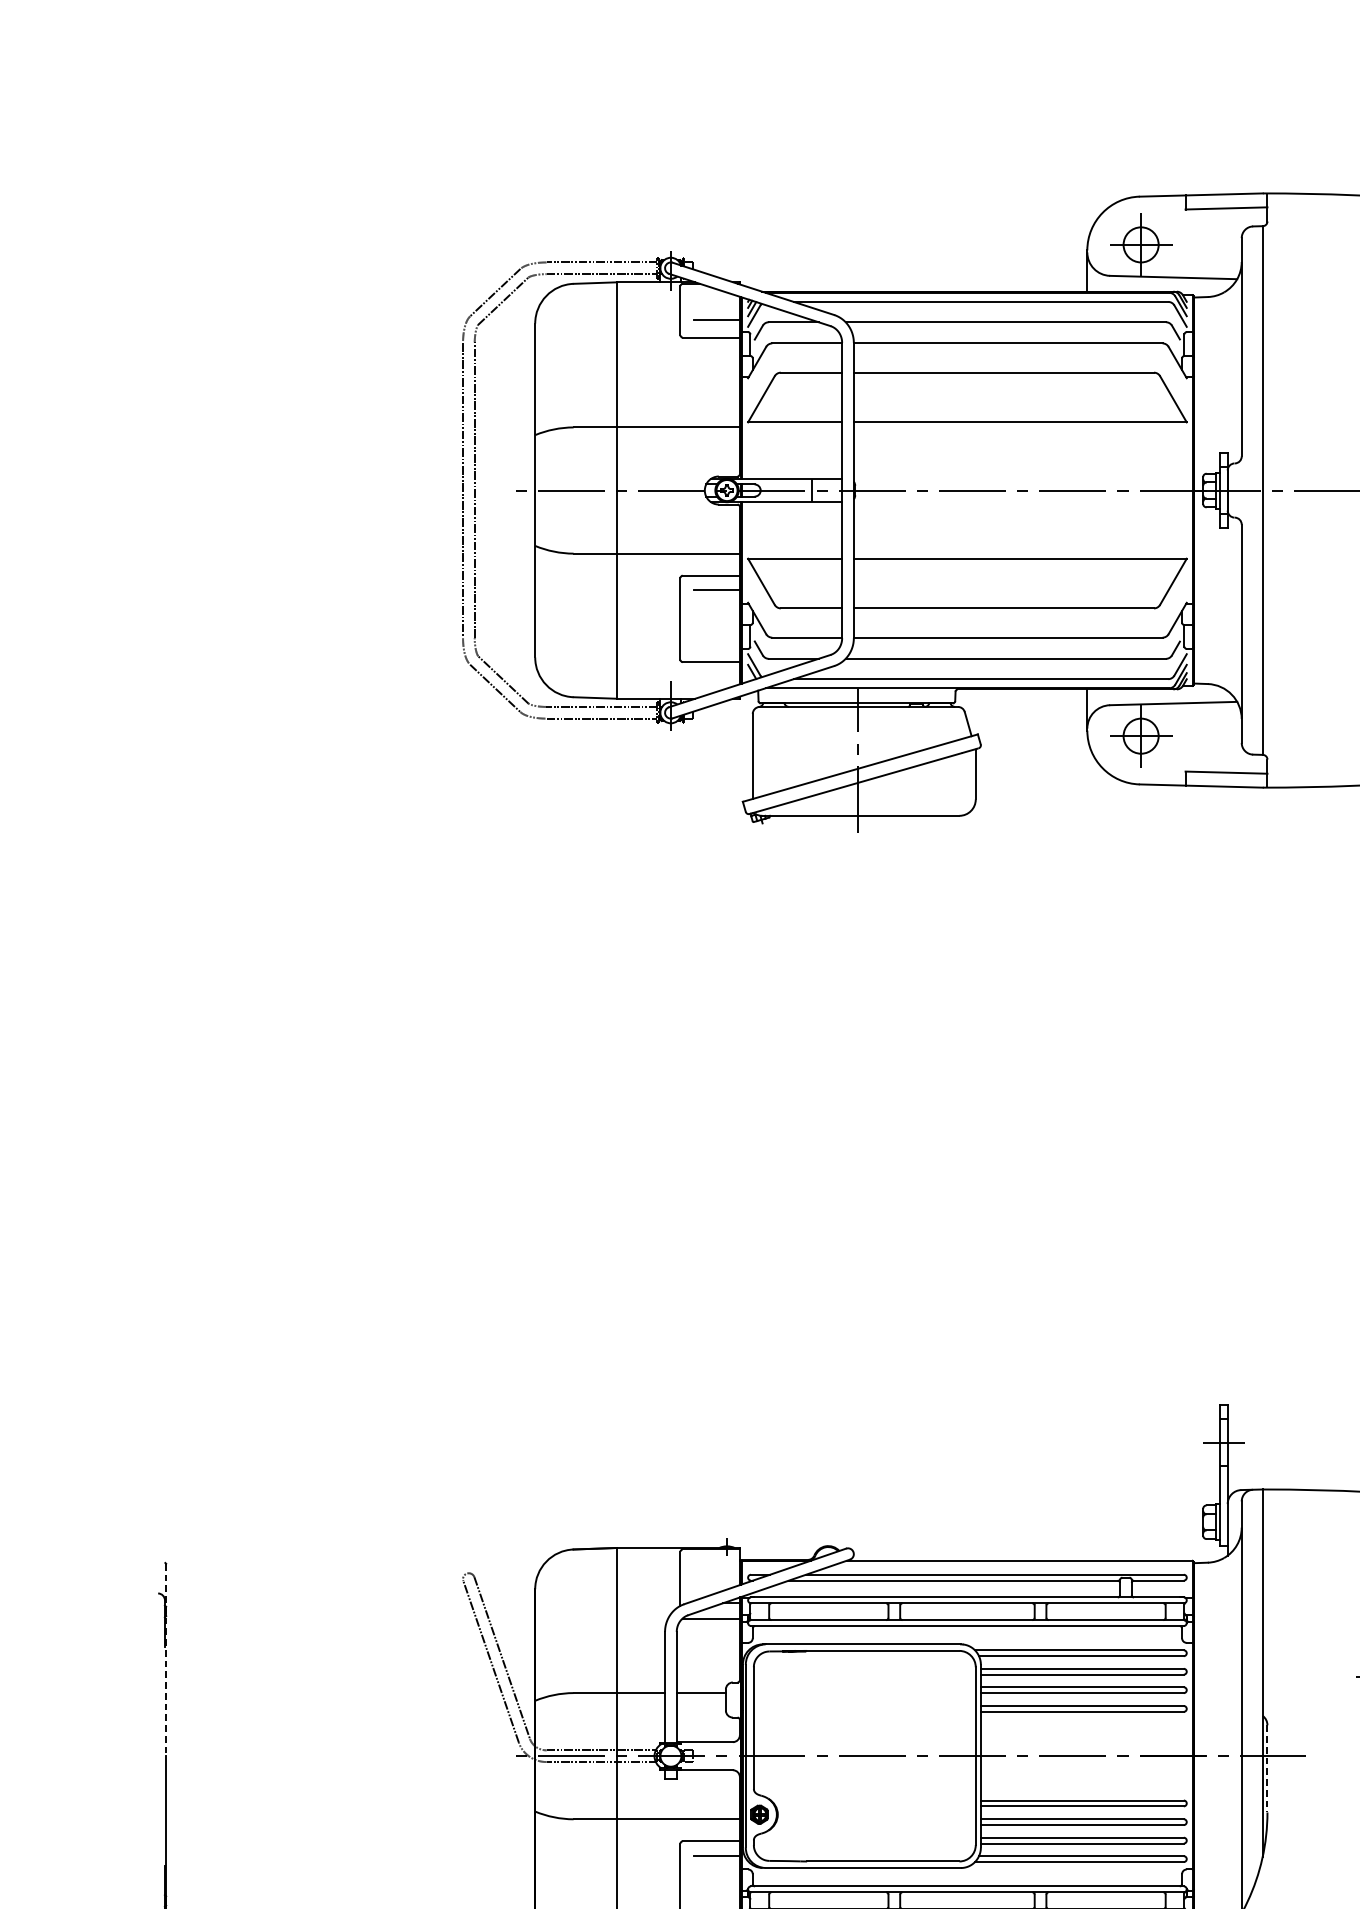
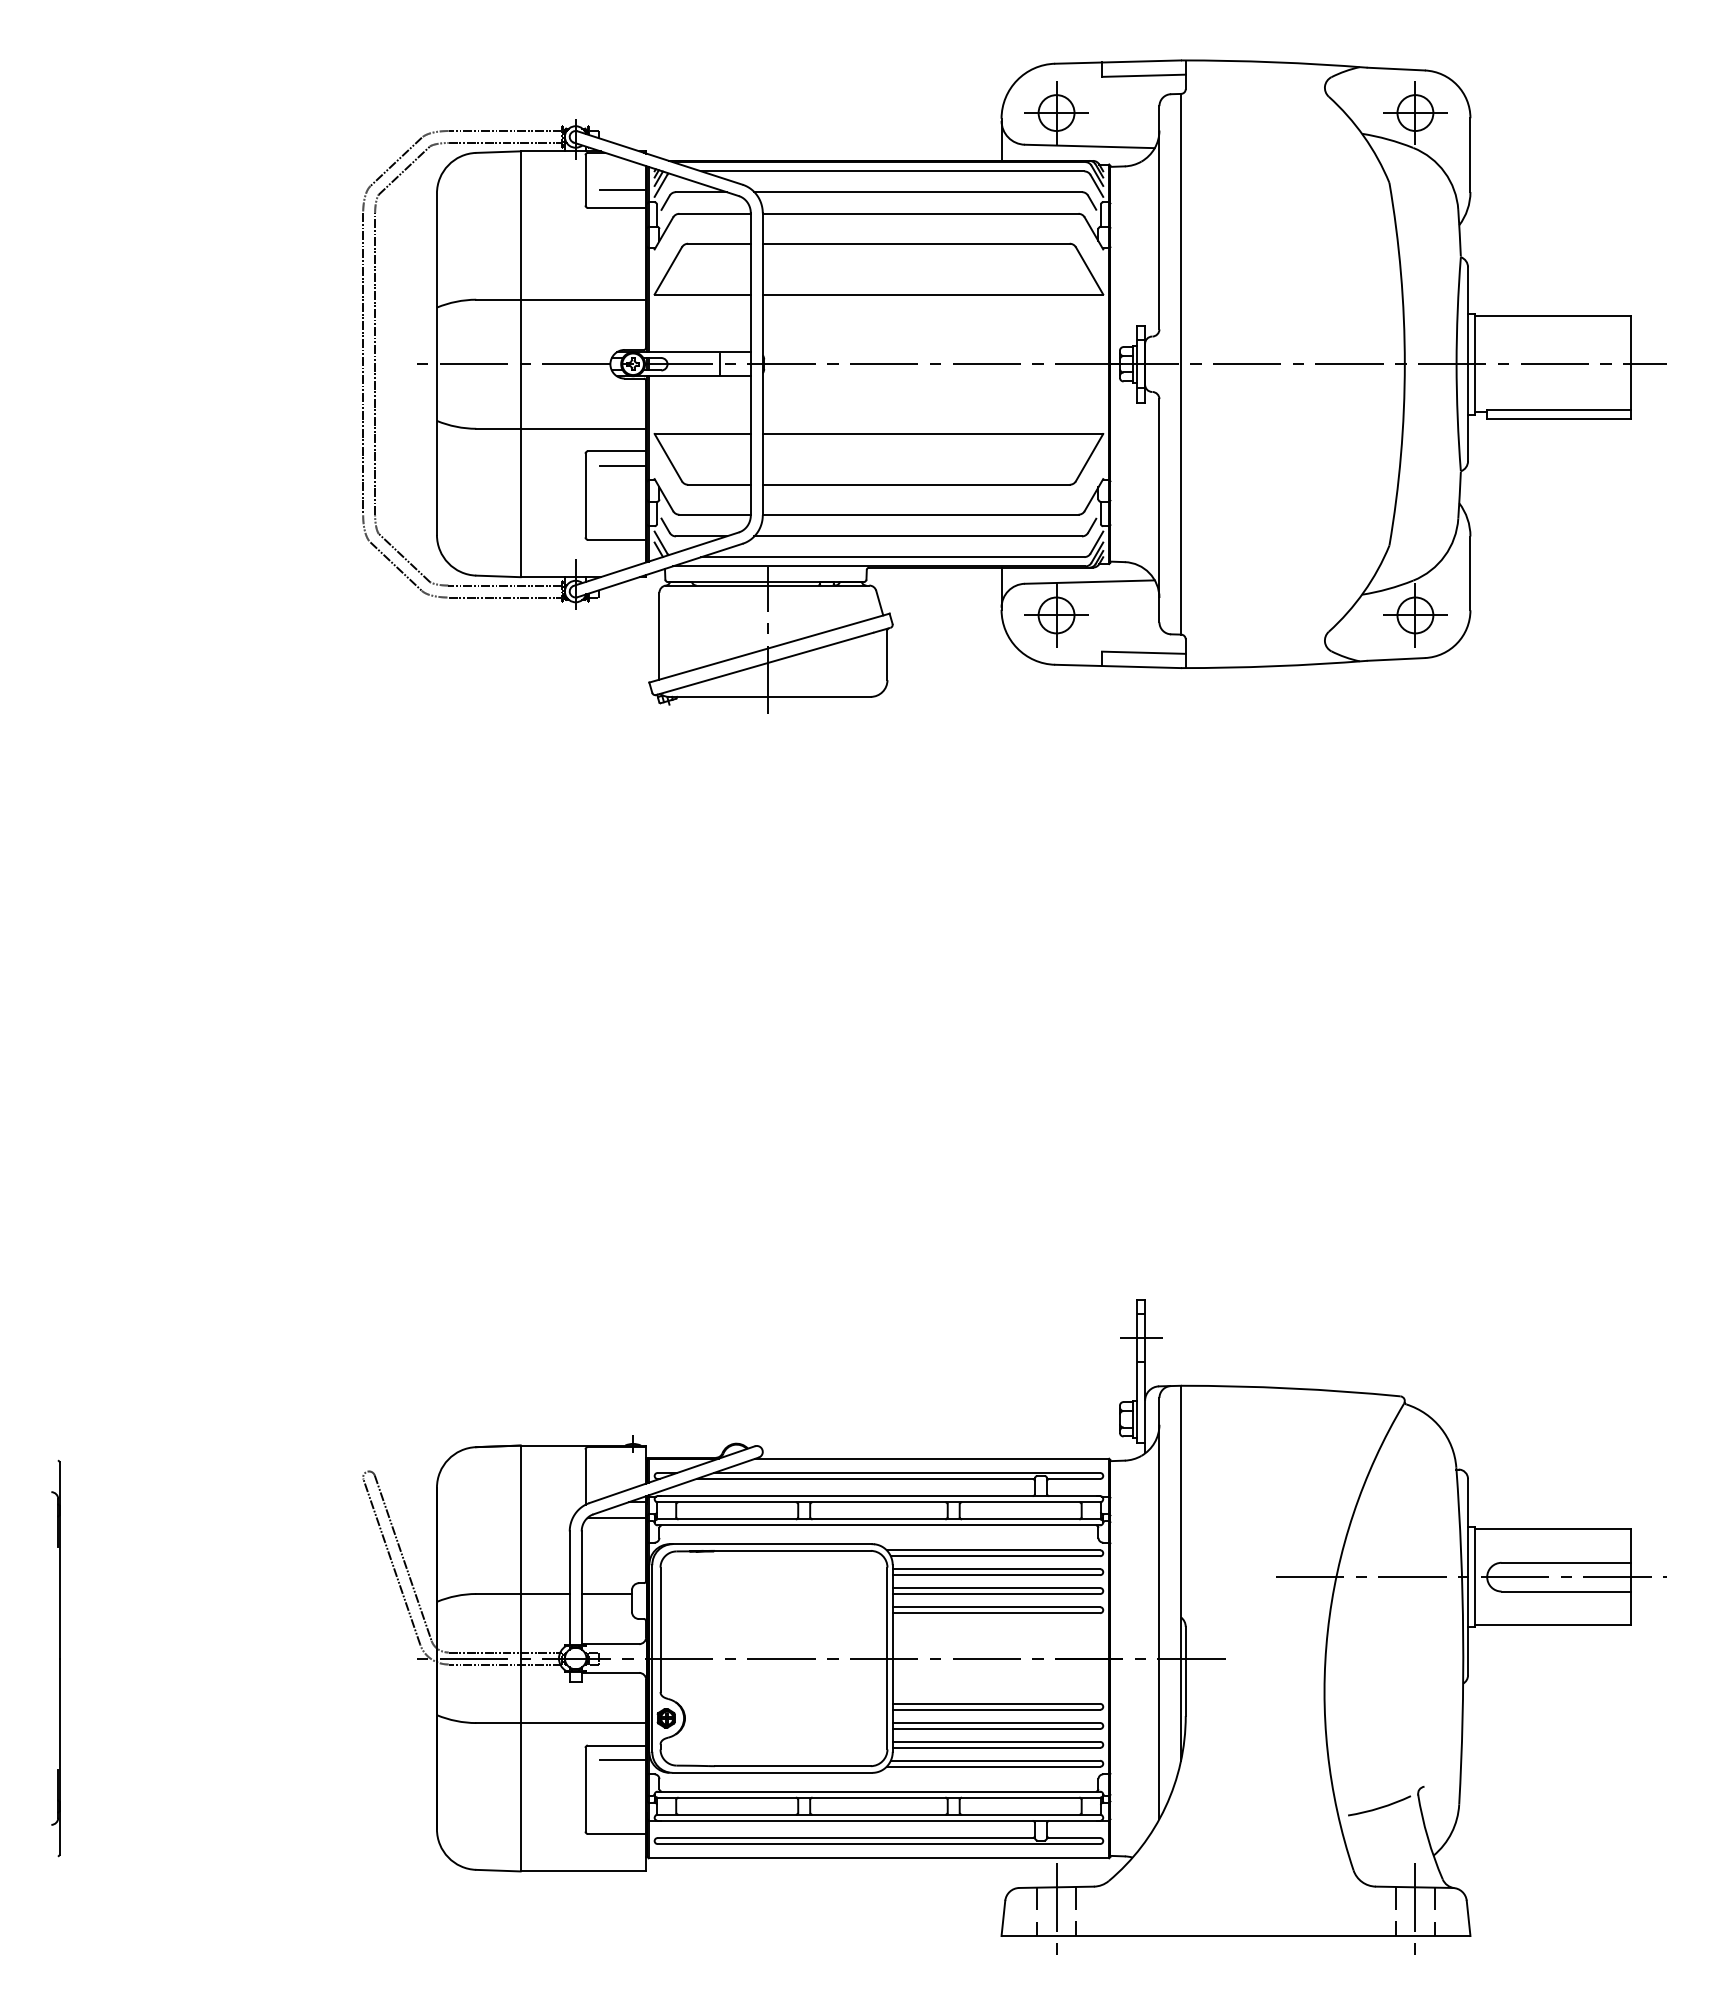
line: (166, 1660) -> (59, 1560), dashed -> solid
line: (1267, 1768) -> (1185, 1671), dashed -> solid

